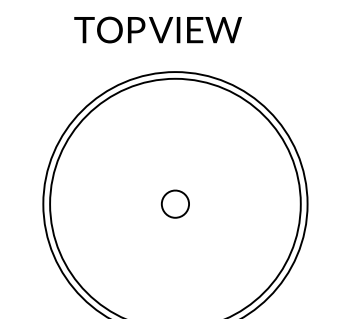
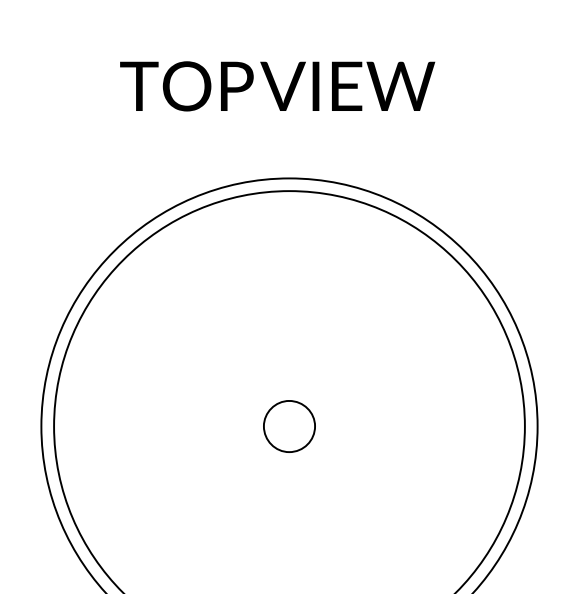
text: (157, 29) -> (276, 85), moved

